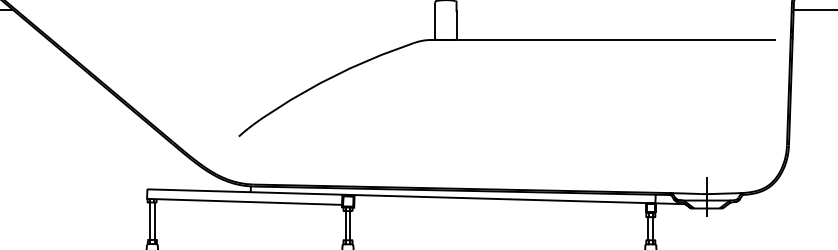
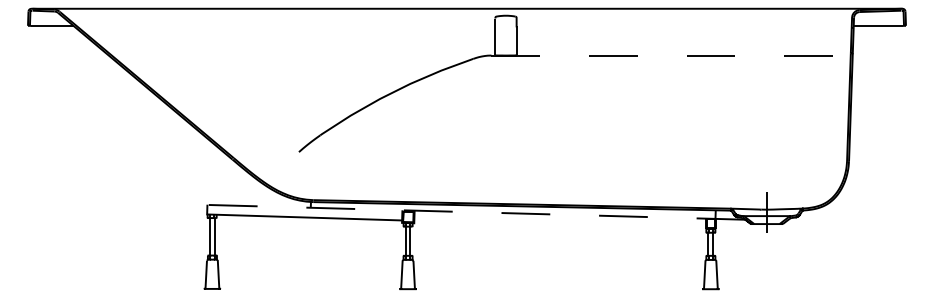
line: (604, 39) -> (664, 55), solid -> dashed
line: (415, 196) -> (475, 212), solid -> dashed

